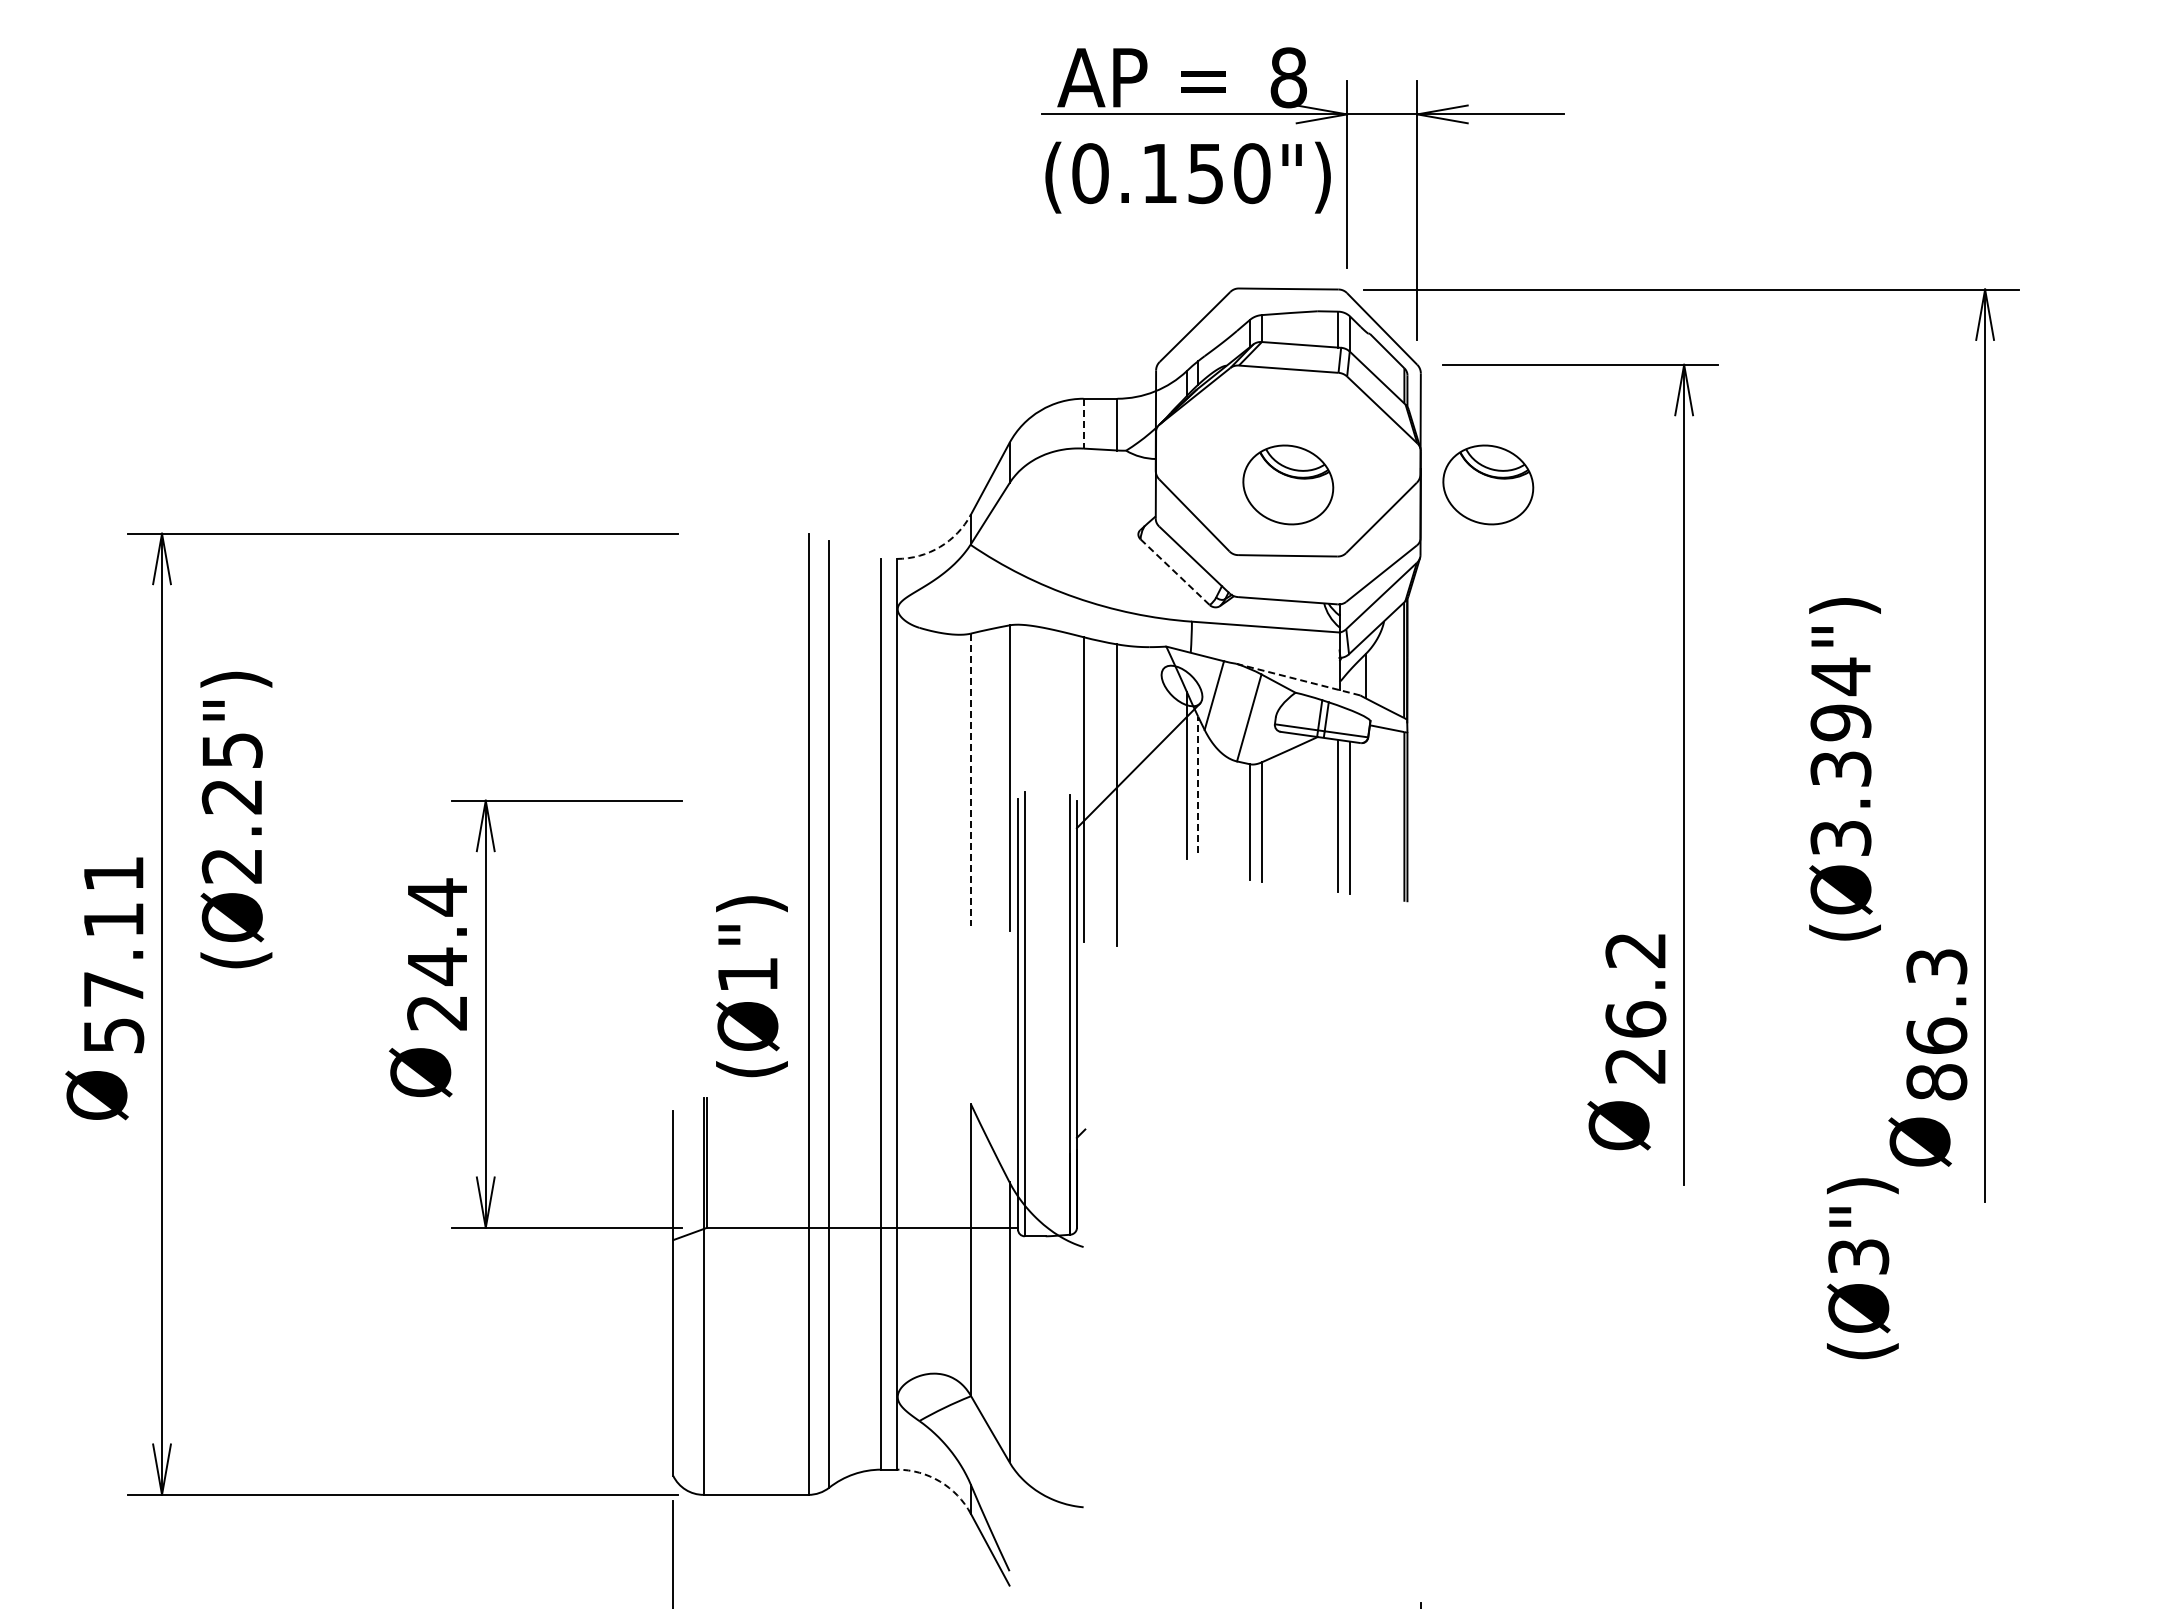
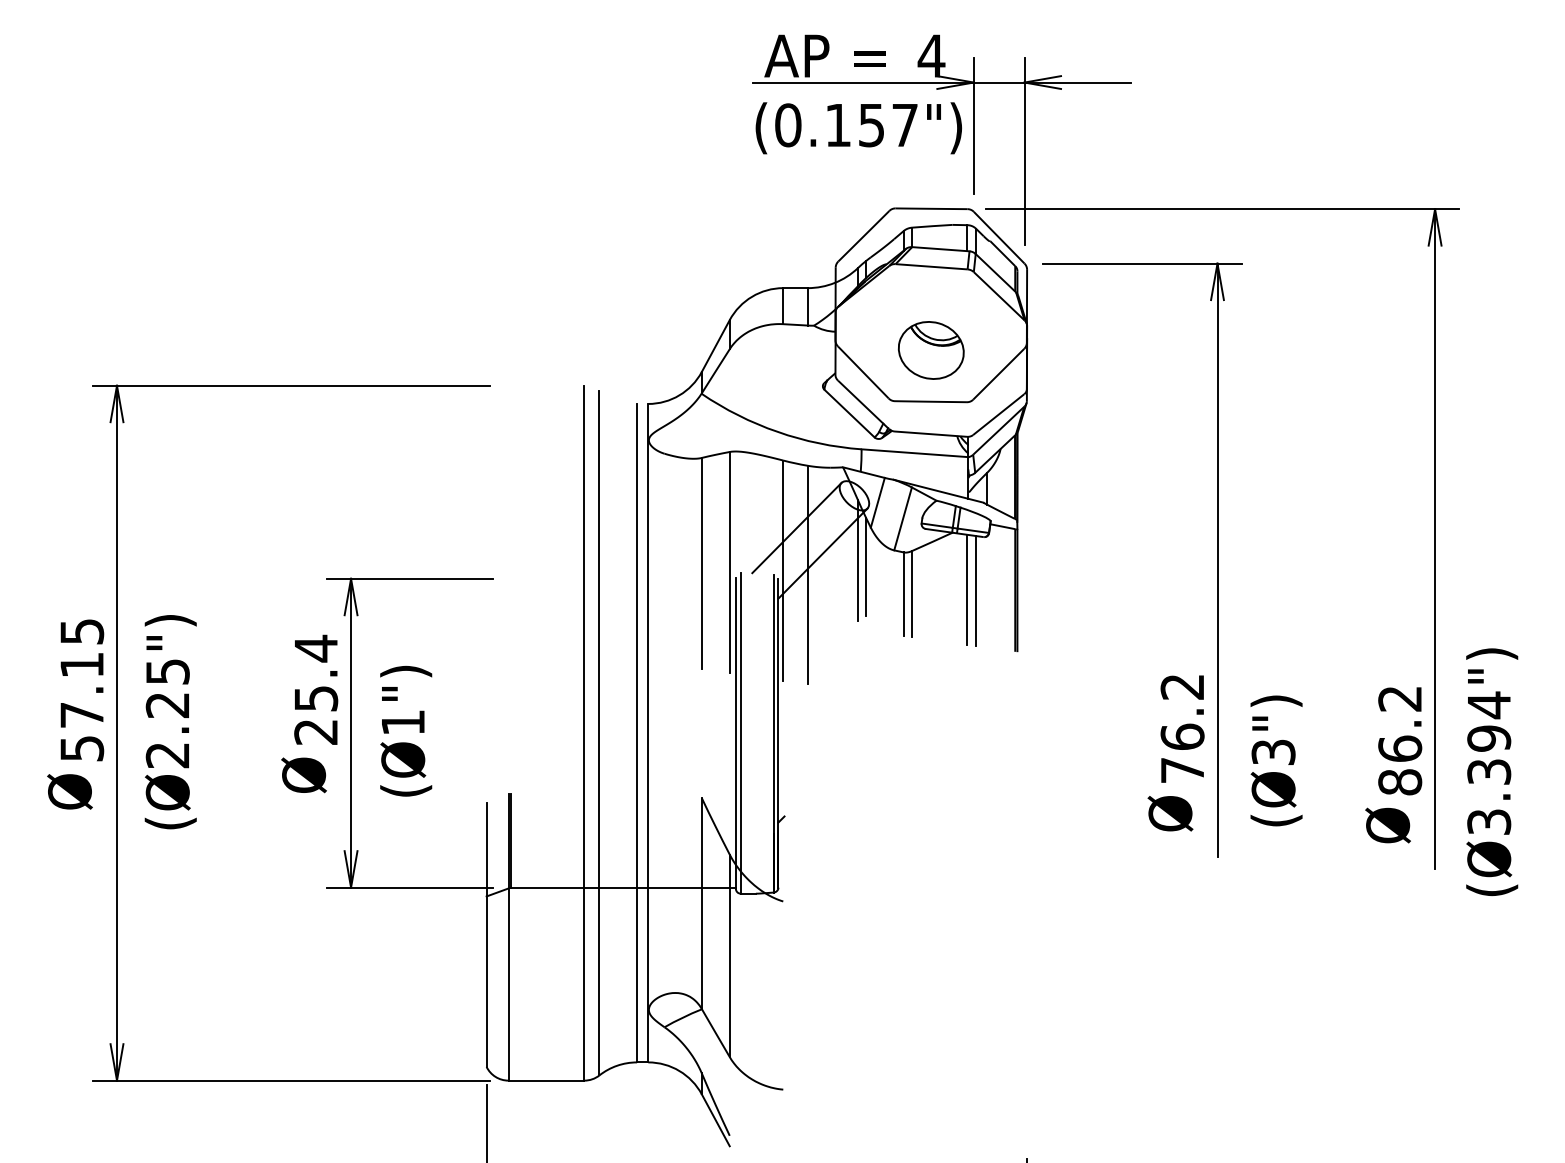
text: (1288, 77) -> (931, 55), 8 -> 4
text: (1252, 173) -> (905, 125), (0.150") -> (0.157")
line: (1083, 423) -> (783, 306), dashed -> solid
part: (1488, 484) -> (1076, 350), removed
arc: (940, 547) -> (679, 395), dashed -> solid
line: (1175, 572) -> (849, 413), dashed -> solid
line: (1298, 679) -> (938, 491), dashed -> solid
line: (1102, 730) -> (796, 527), added
text: (1844, 769) -> (1491, 772), moved
line: (970, 780) -> (701, 564), dashed -> solid
line: (1198, 784) -> (866, 567), dashed -> solid
text: (236, 819) -> (170, 721), moved
text: (114, 874) -> (82, 632), 57.11 -> 57.15
text: (437, 966) -> (316, 698), 24.4 -> 25.4
text: (1936, 966) -> (1399, 698), 86.3 -> 86.2
text: (751, 986) -> (405, 731), moved
text: (1635, 1066) -> (1182, 770), 26.2 -> 76.2
text: (1862, 1268) -> (1276, 760), moved
arc: (940, 1481) -> (679, 1070), dashed -> solid

